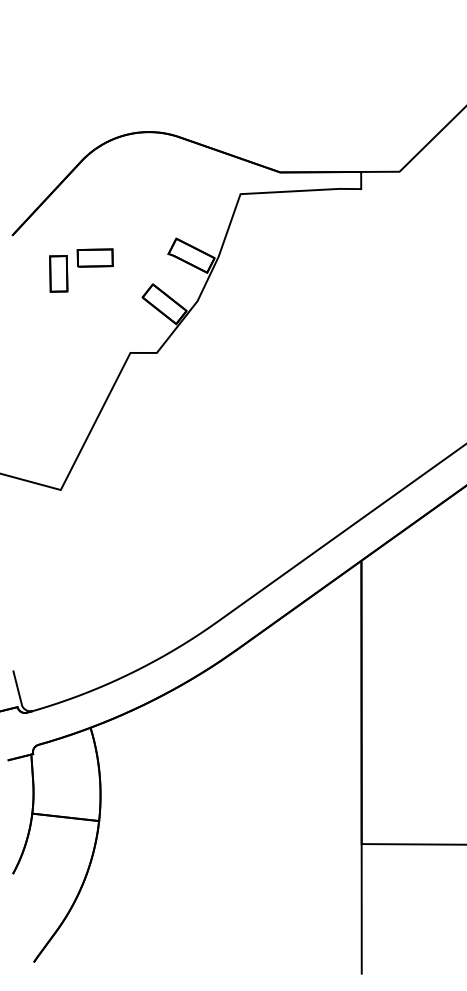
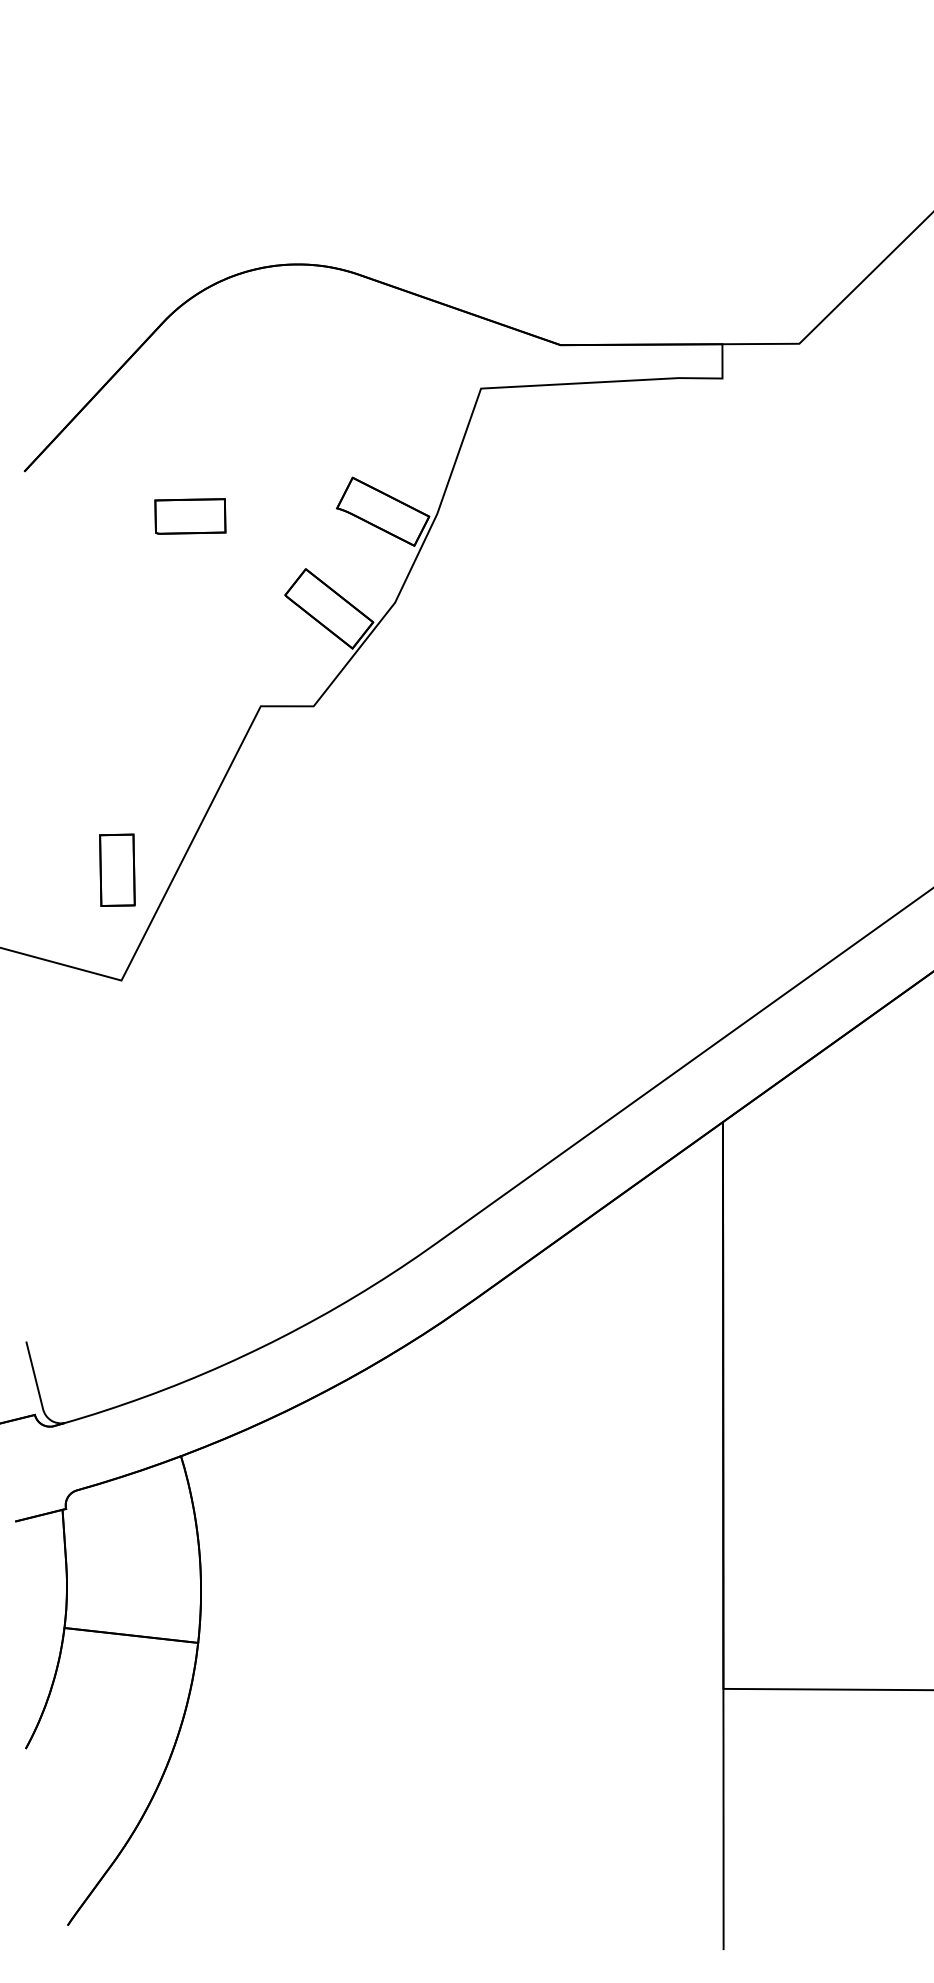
part: (58, 273) -> (116, 869), moved

